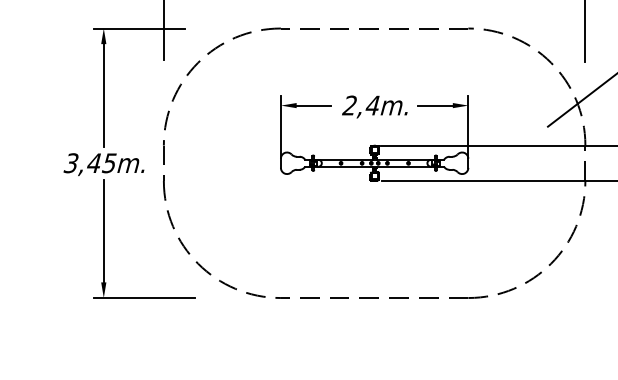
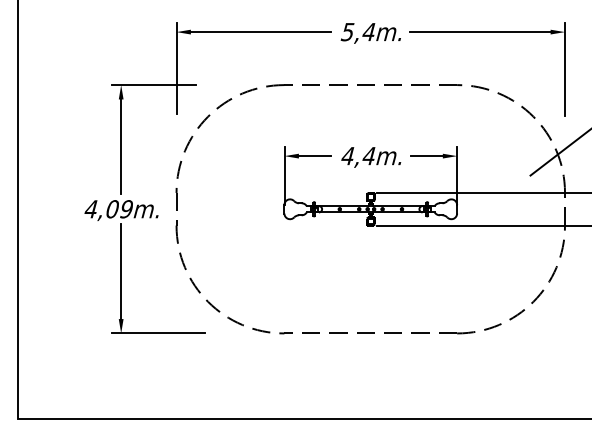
text: (349, 104) -> (347, 155), 2,4m. -> 4,4m.
text: (90, 163) -> (108, 209), 3,45m. -> 4,09m.

